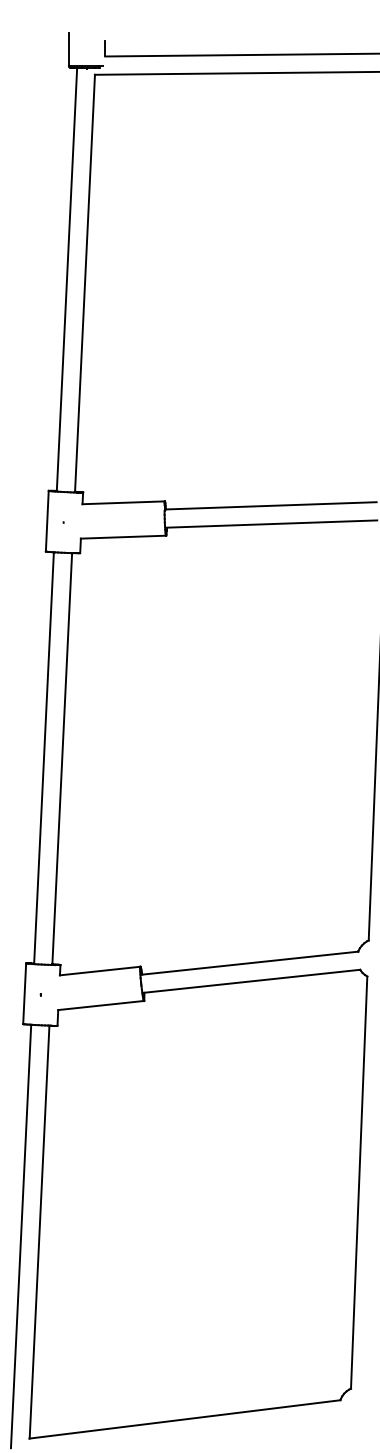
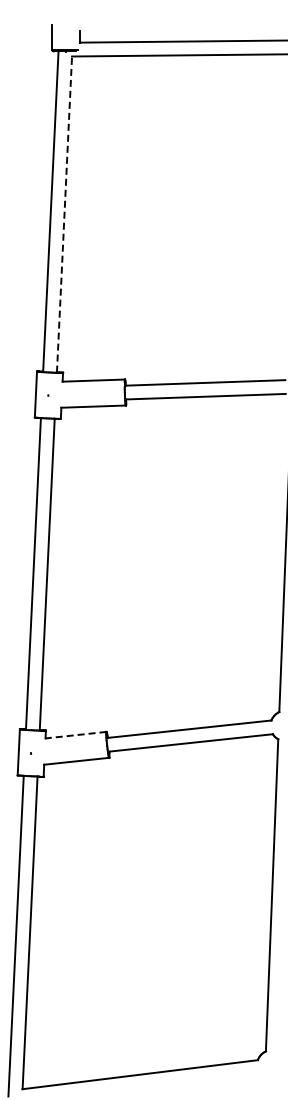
line: (85, 283) -> (64, 214), solid -> dashed
line: (99, 971) -> (75, 735), solid -> dashed

